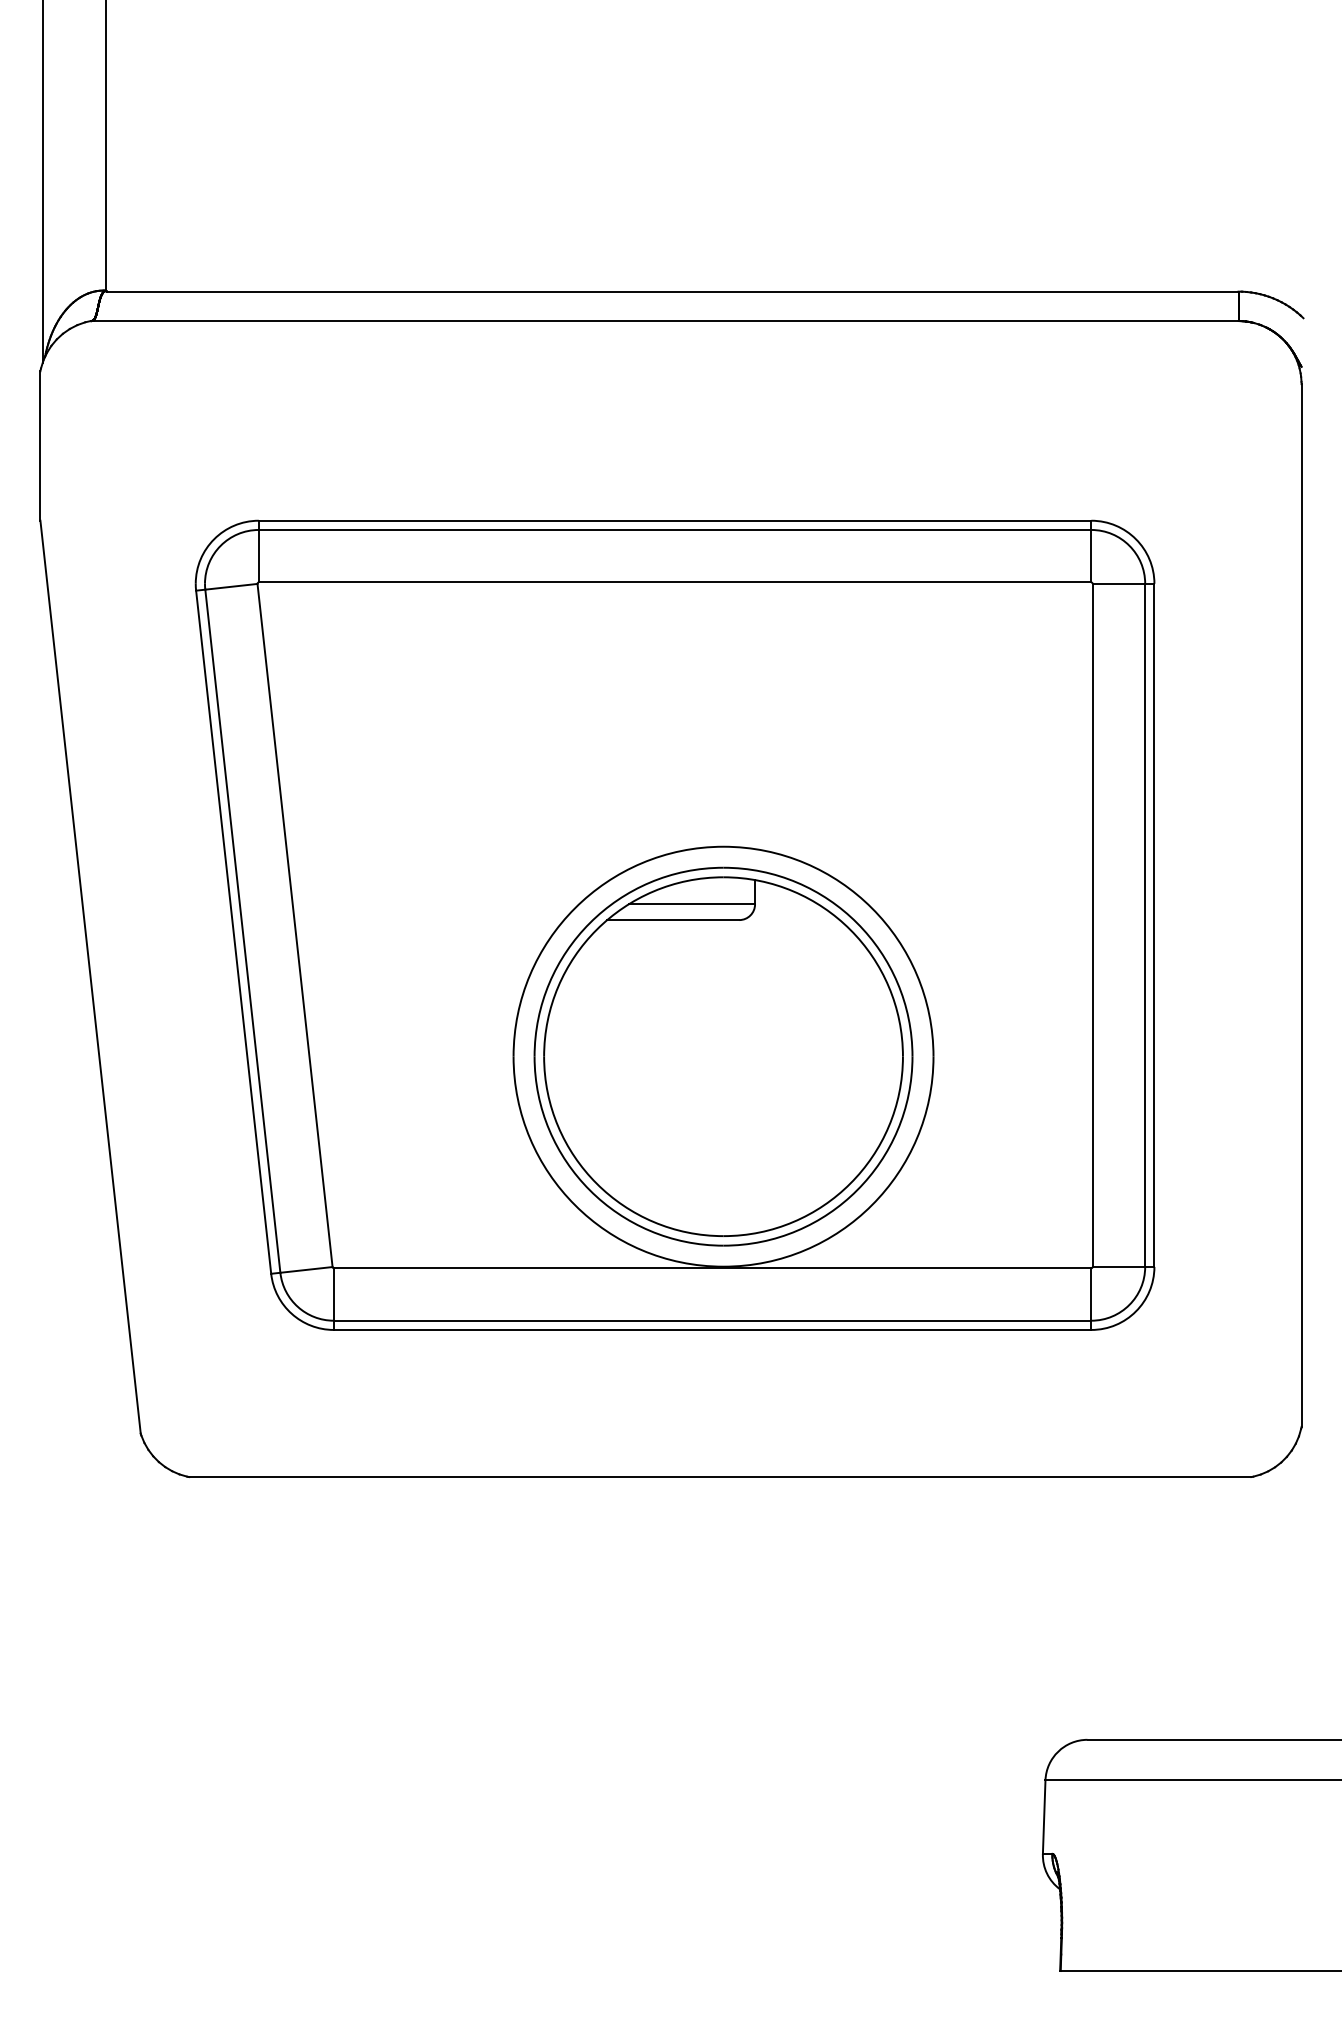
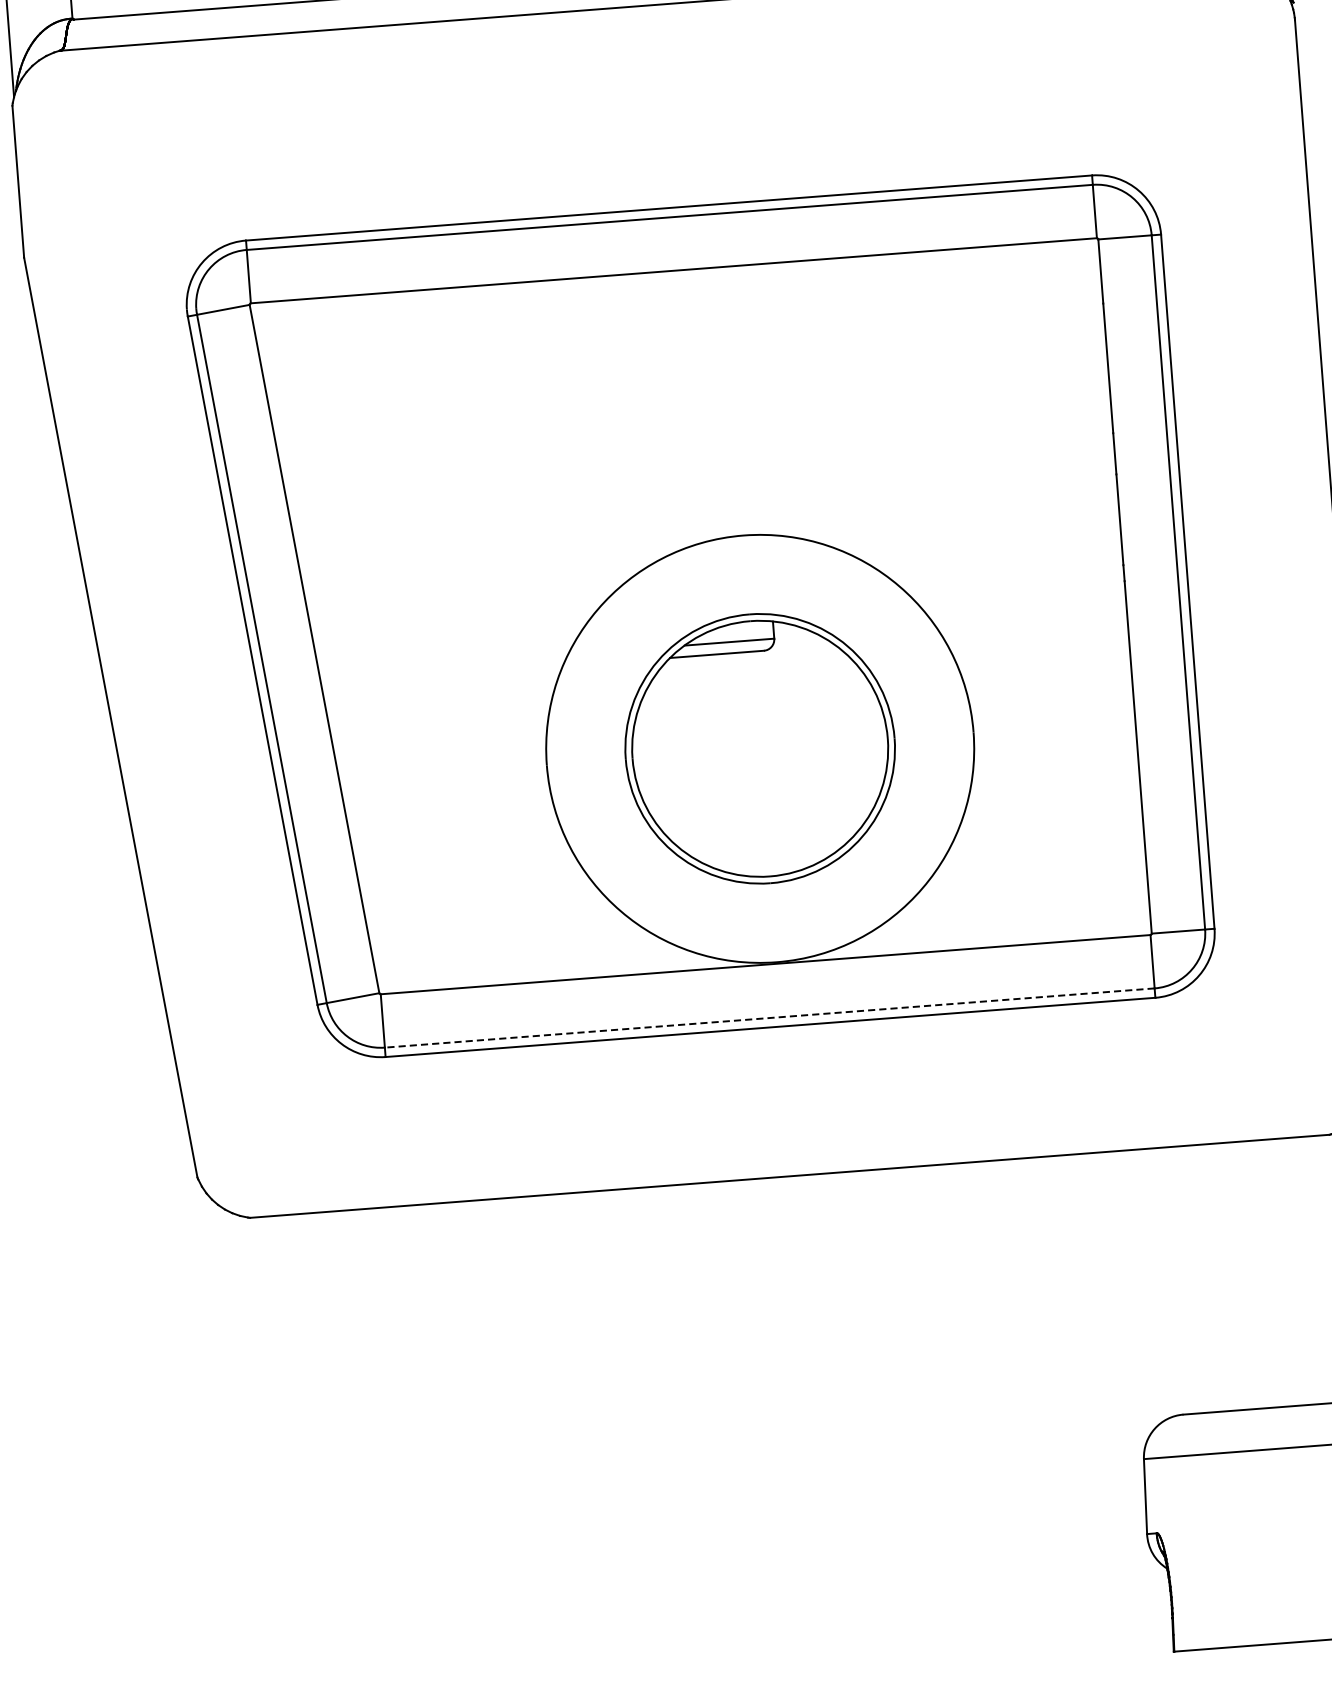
part: (723, 1056) -> (760, 748), size x0.7
line: (712, 1320) -> (769, 1017), solid -> dashed

